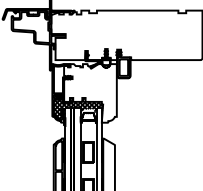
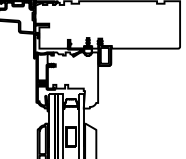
hatch: (77, 108) -> (60, 94), removed

